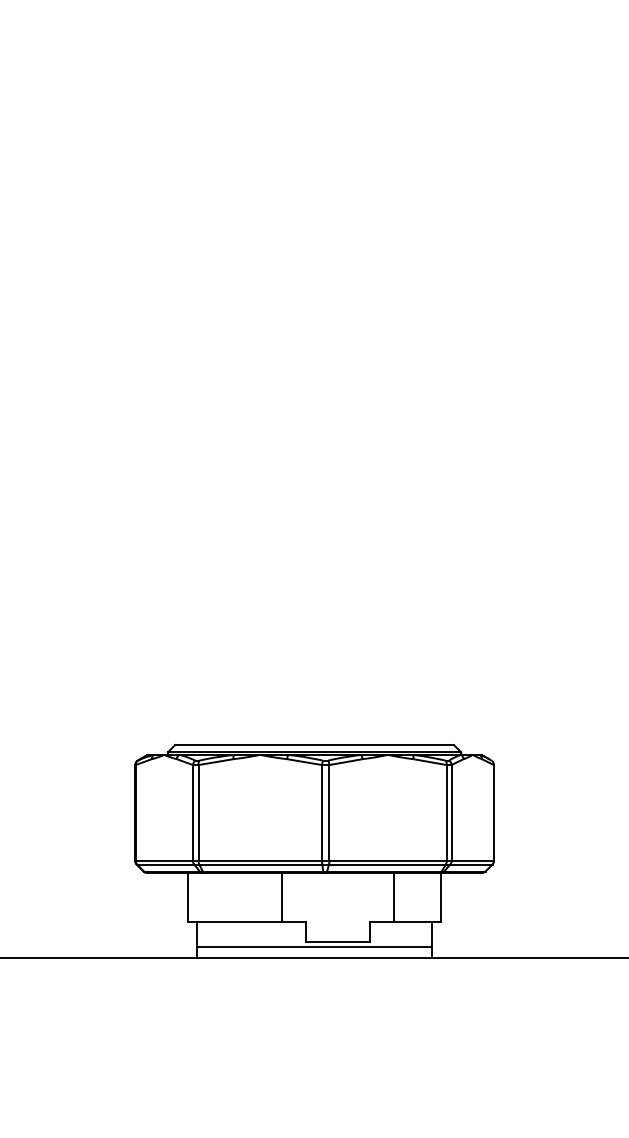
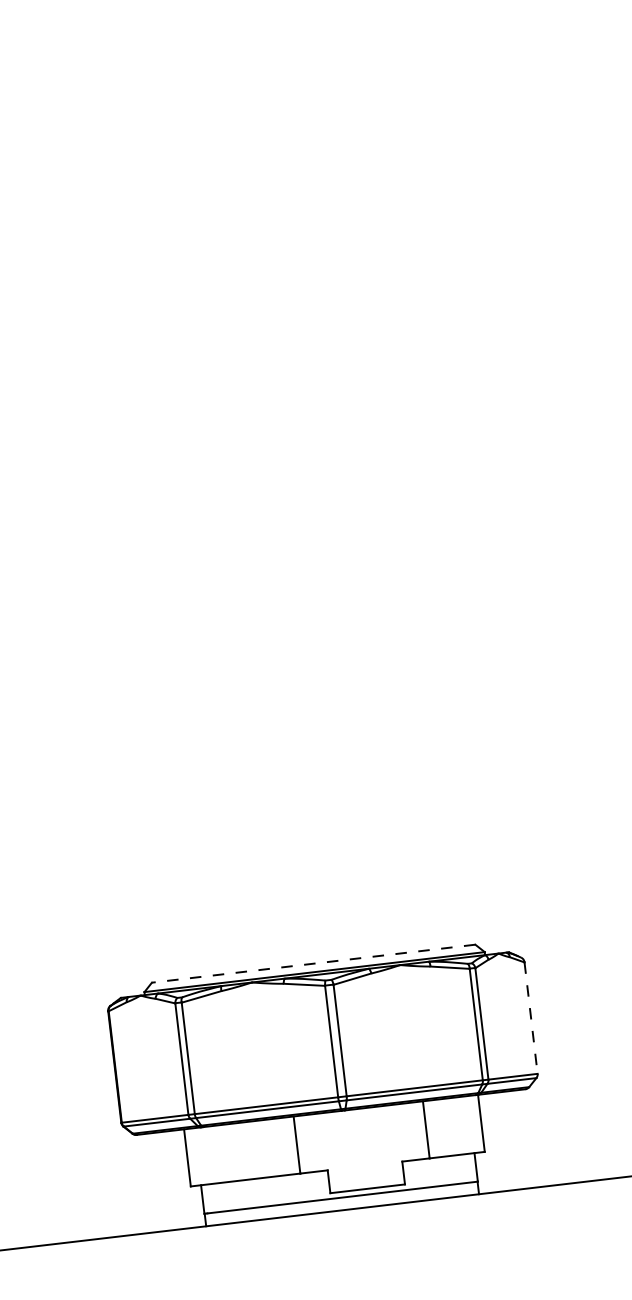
line: (314, 745) -> (313, 964), solid -> dashed
line: (493, 813) -> (530, 1018), solid -> dashed

